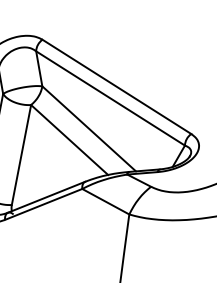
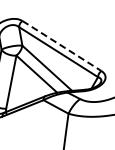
line: (116, 87) -> (61, 46), solid -> dashed

